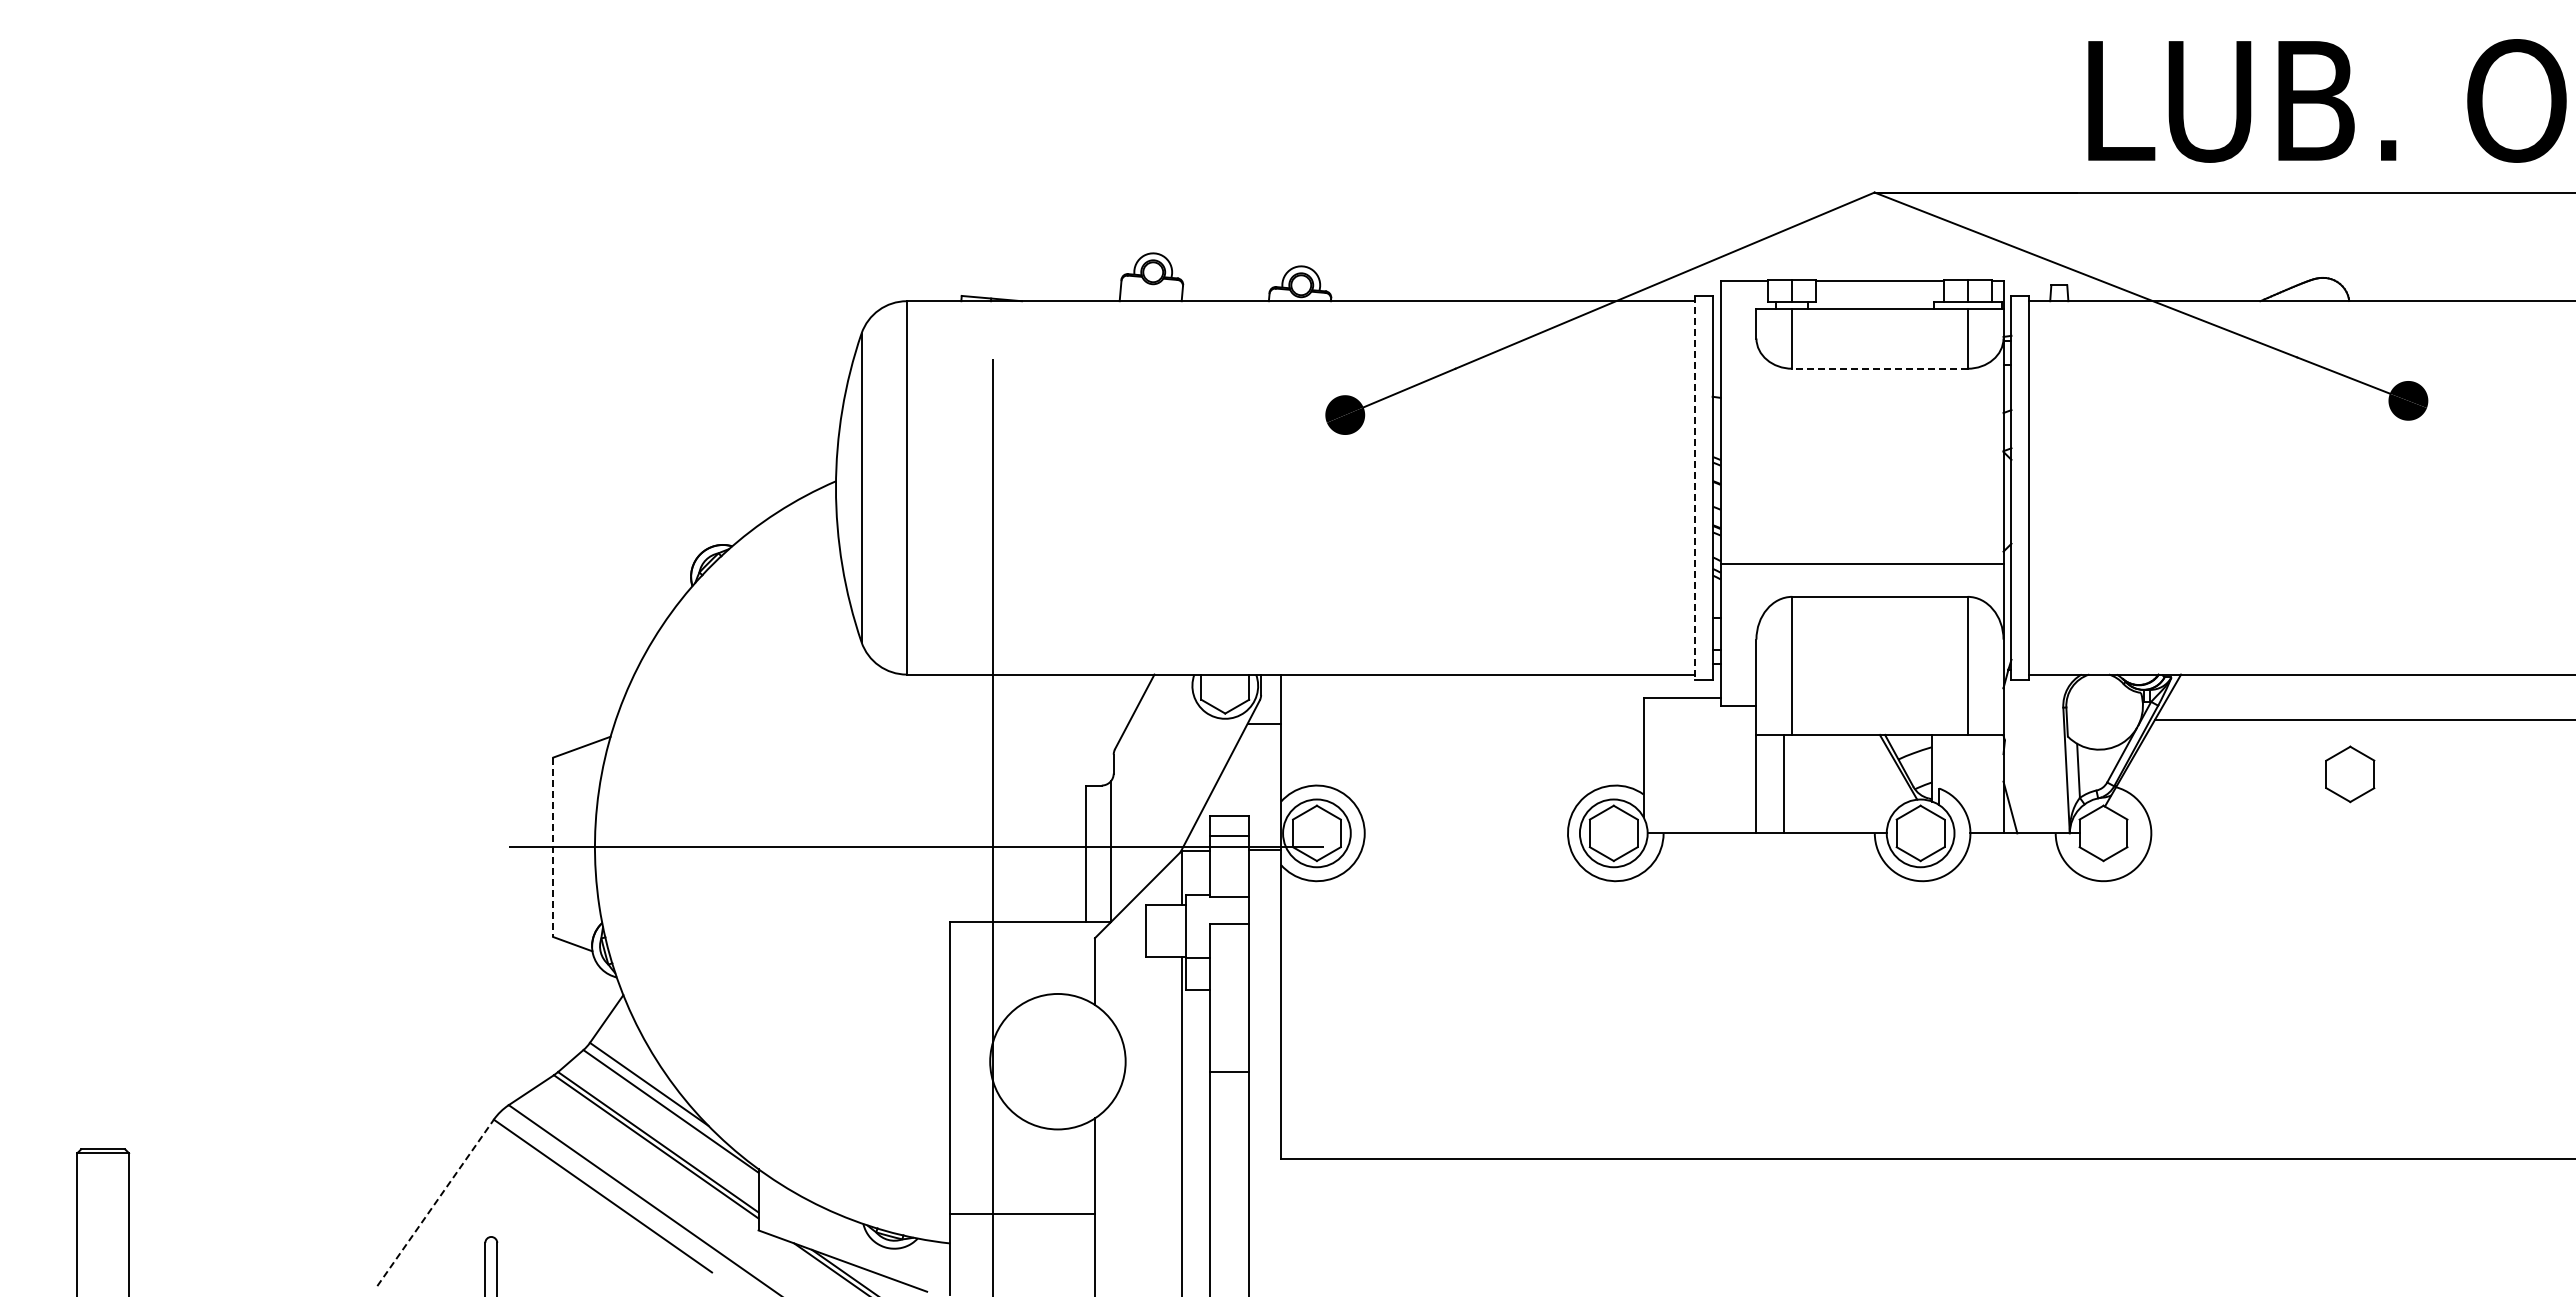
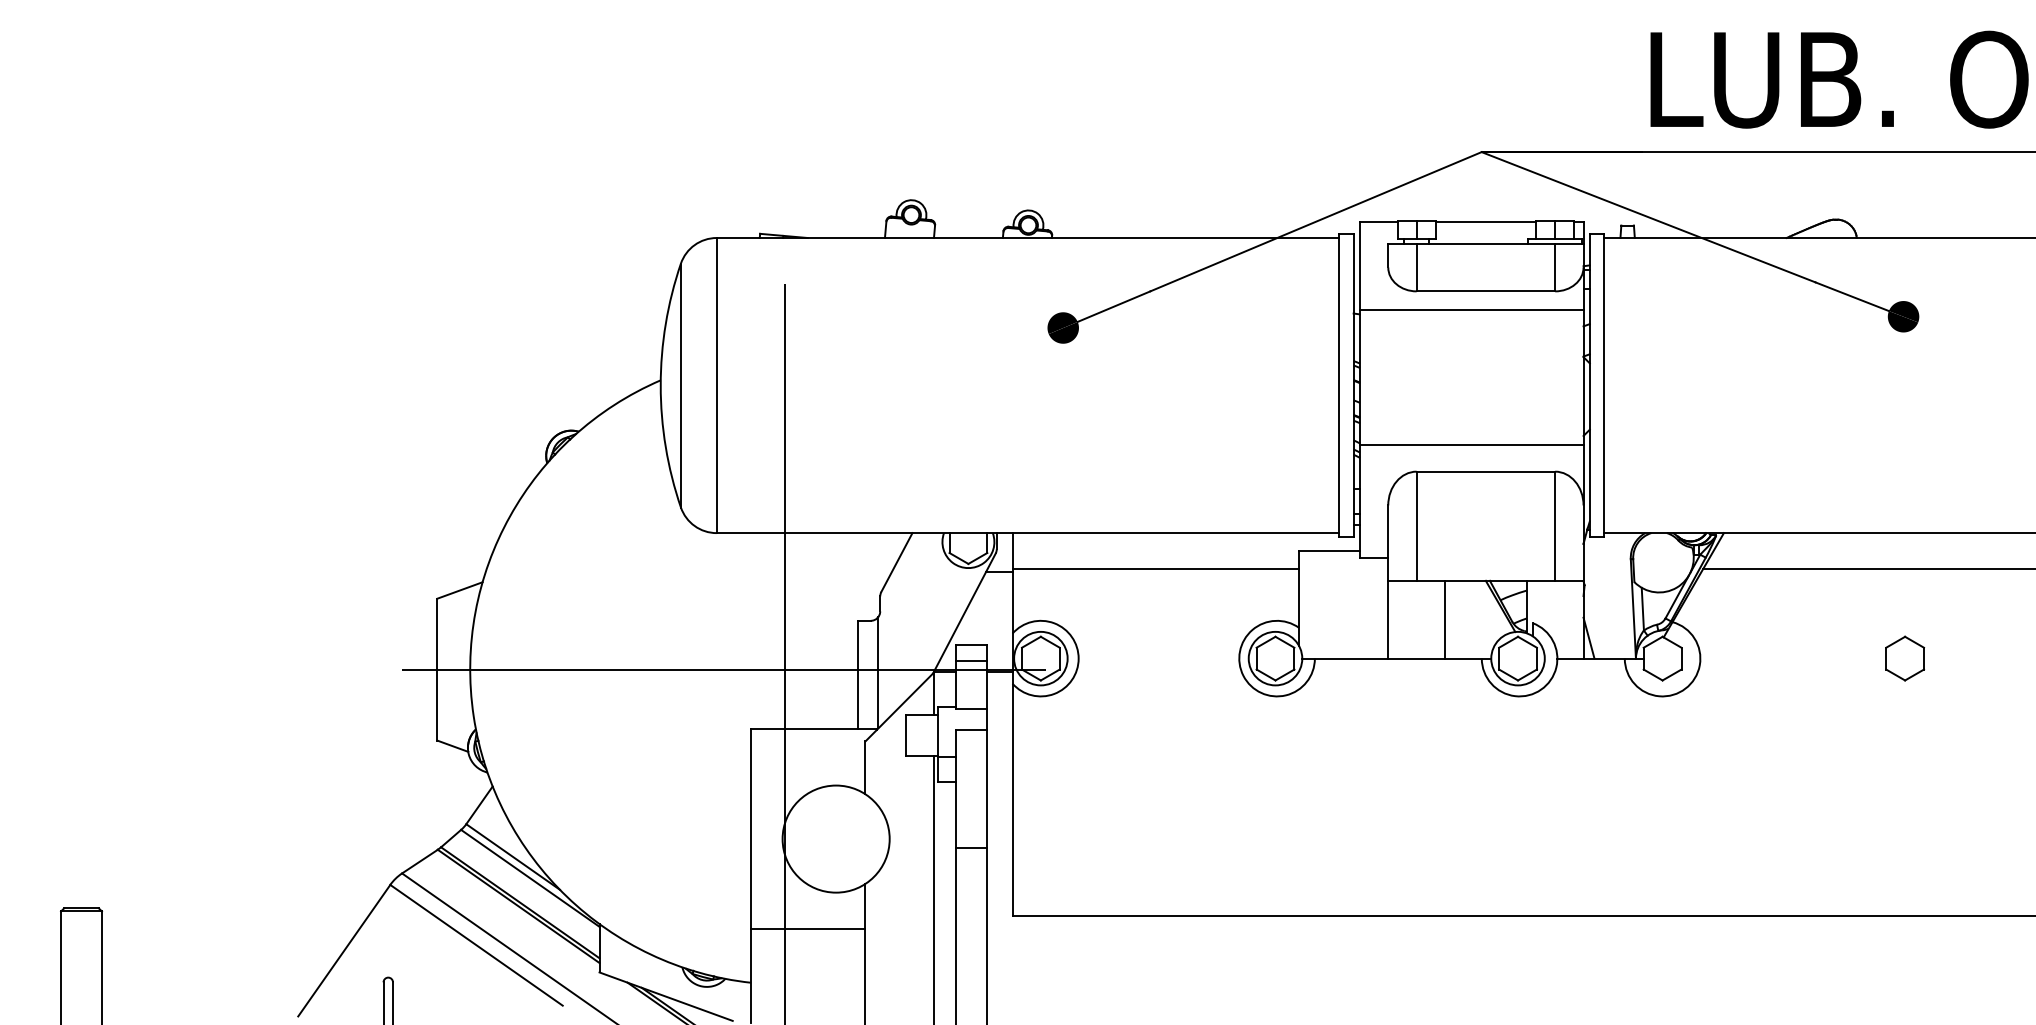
line: (1879, 368) -> (1485, 291), dashed -> solid
line: (1861, 392) -> (1471, 310), added
line: (1694, 488) -> (1339, 386), dashed -> solid
line: (1462, 719) -> (1155, 568), added
part: (2350, 774) -> (1905, 658), moved
line: (1784, 783) -> (1445, 619), moved
line: (553, 847) -> (437, 669), dashed -> solid
line: (435, 1202) -> (344, 950), dashed -> solid
line: (1022, 1214) -> (808, 929), moved

